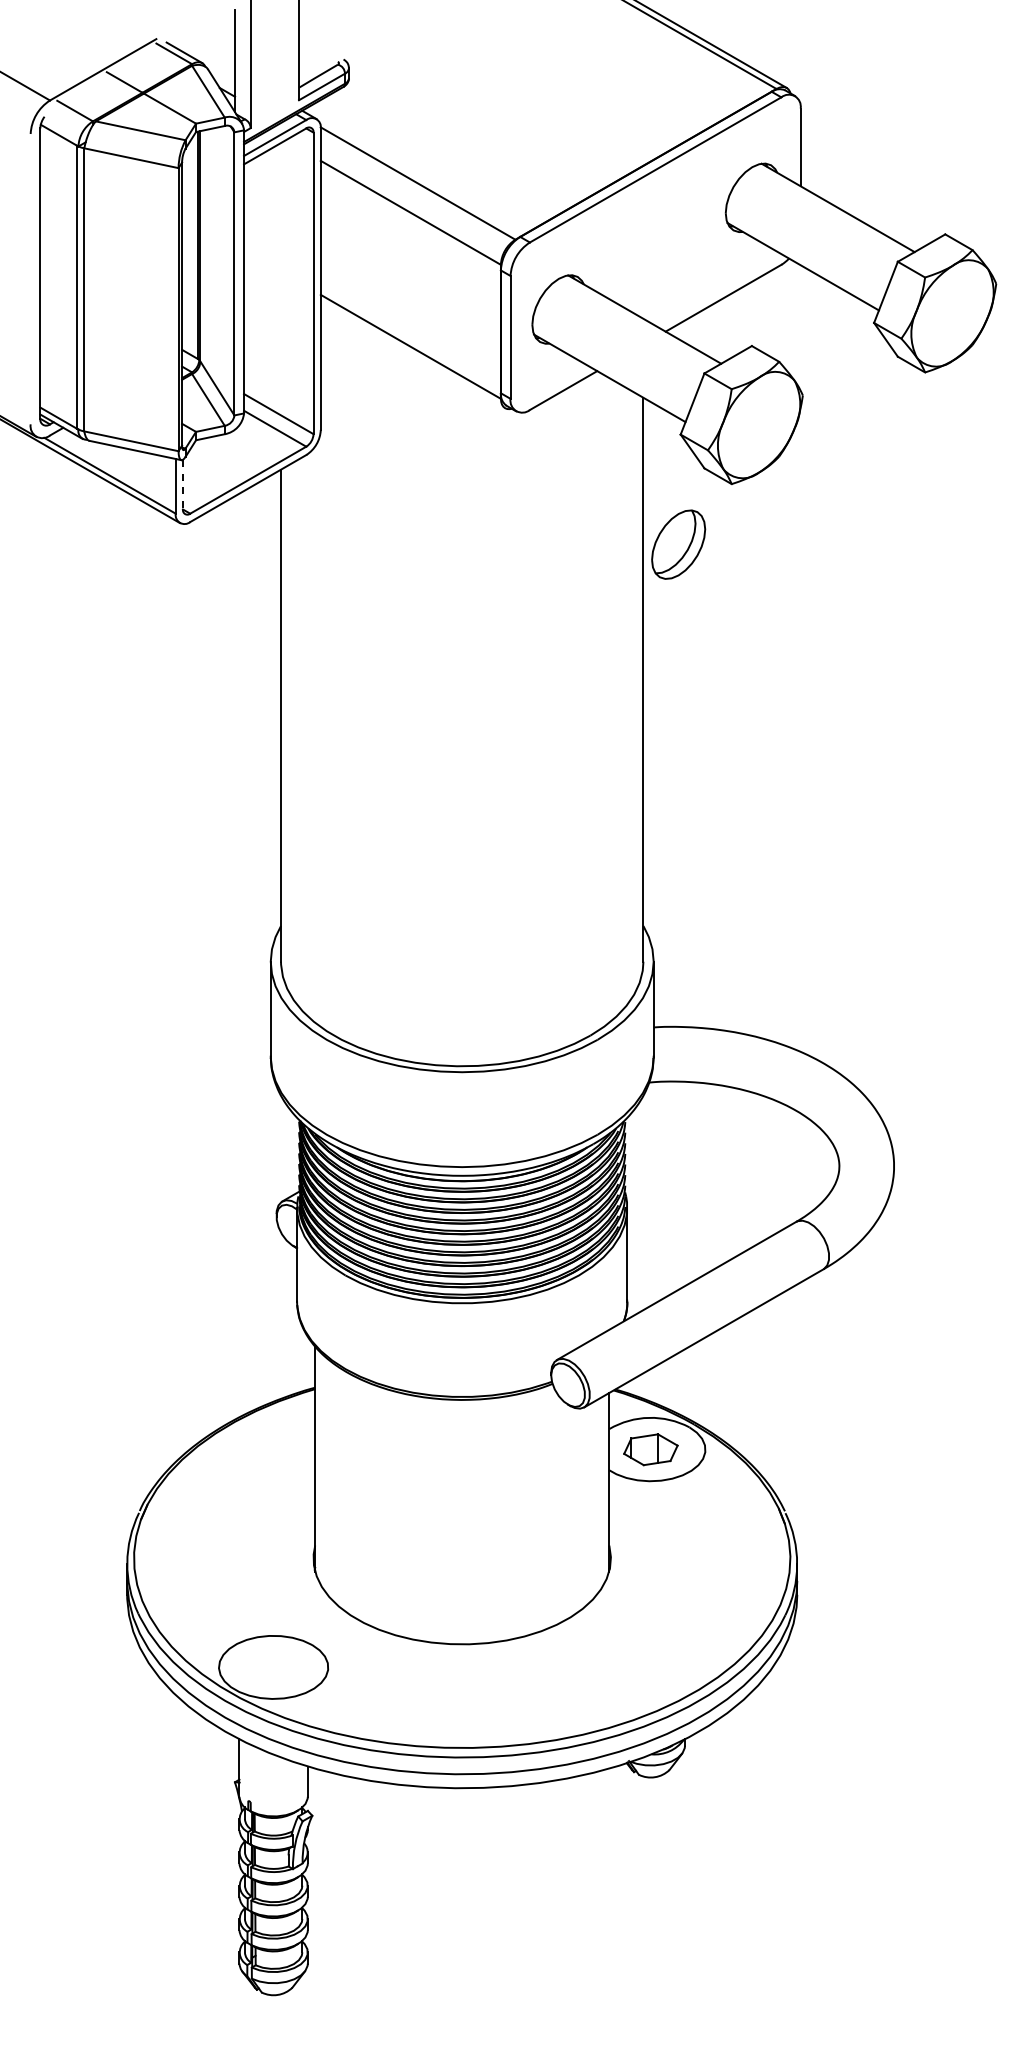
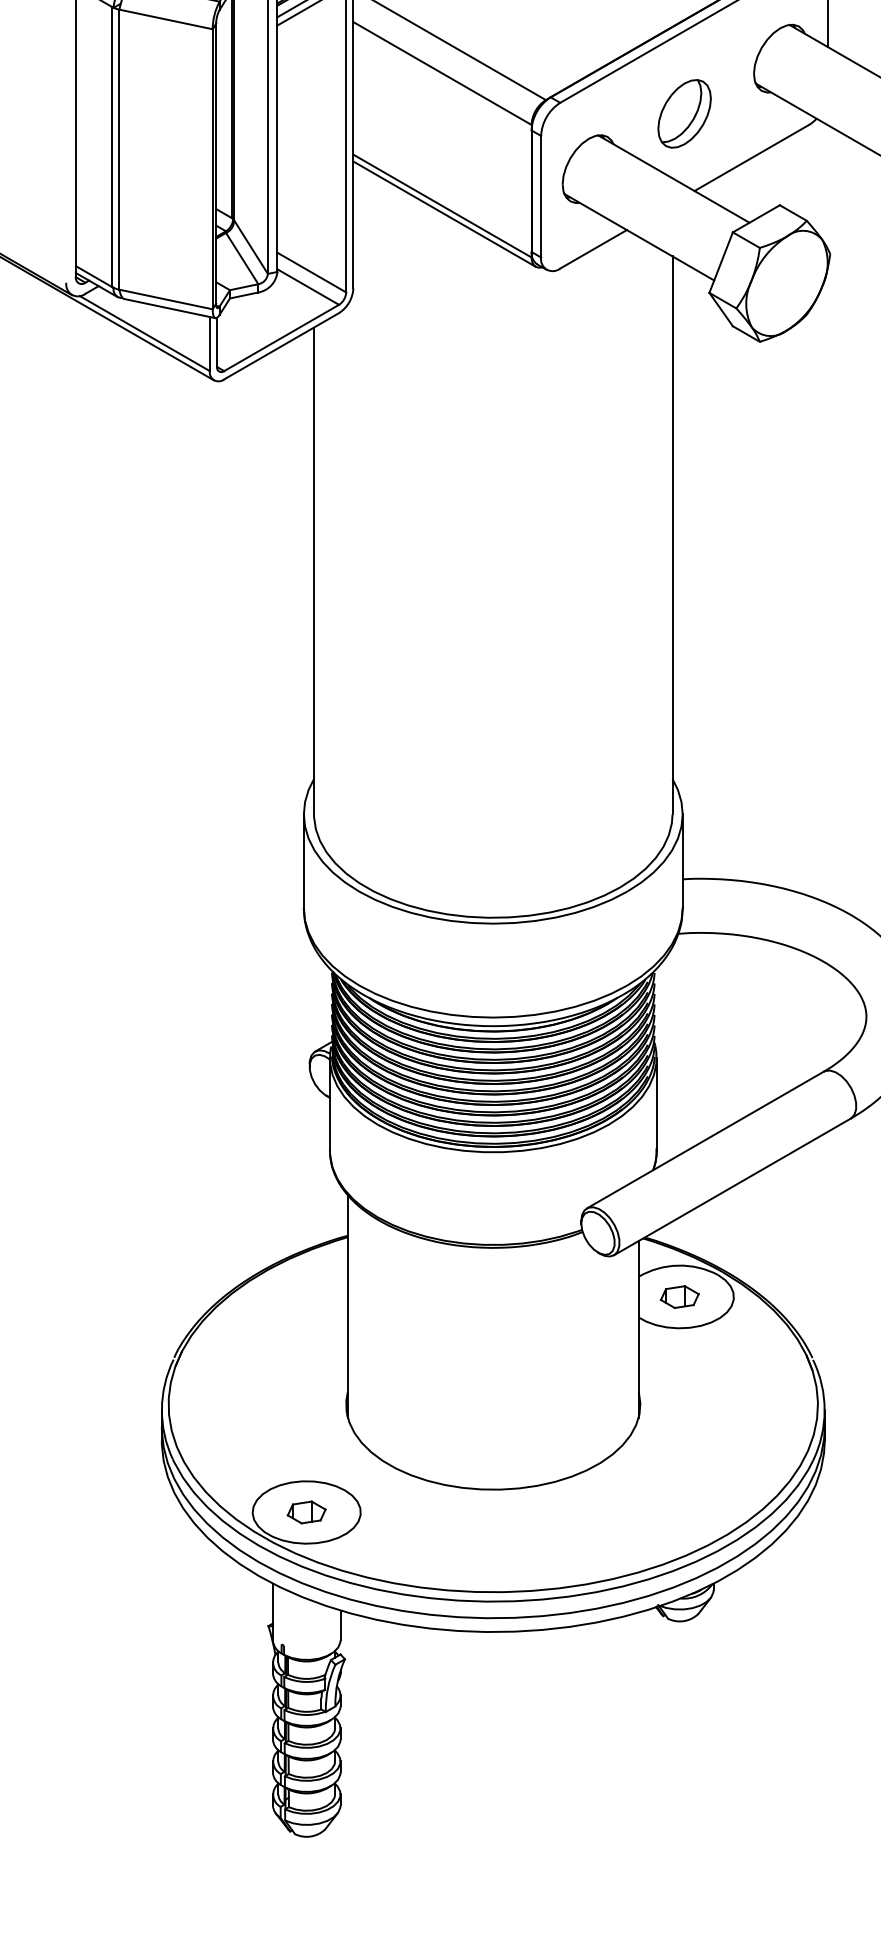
line: (412, 354) -> (444, 213), added
line: (182, 484) -> (216, 342), dashed -> solid
part: (678, 544) -> (684, 113), moved
part: (650, 1449) -> (679, 1296), size x0.71
part: (273, 1667) -> (306, 1512), added

